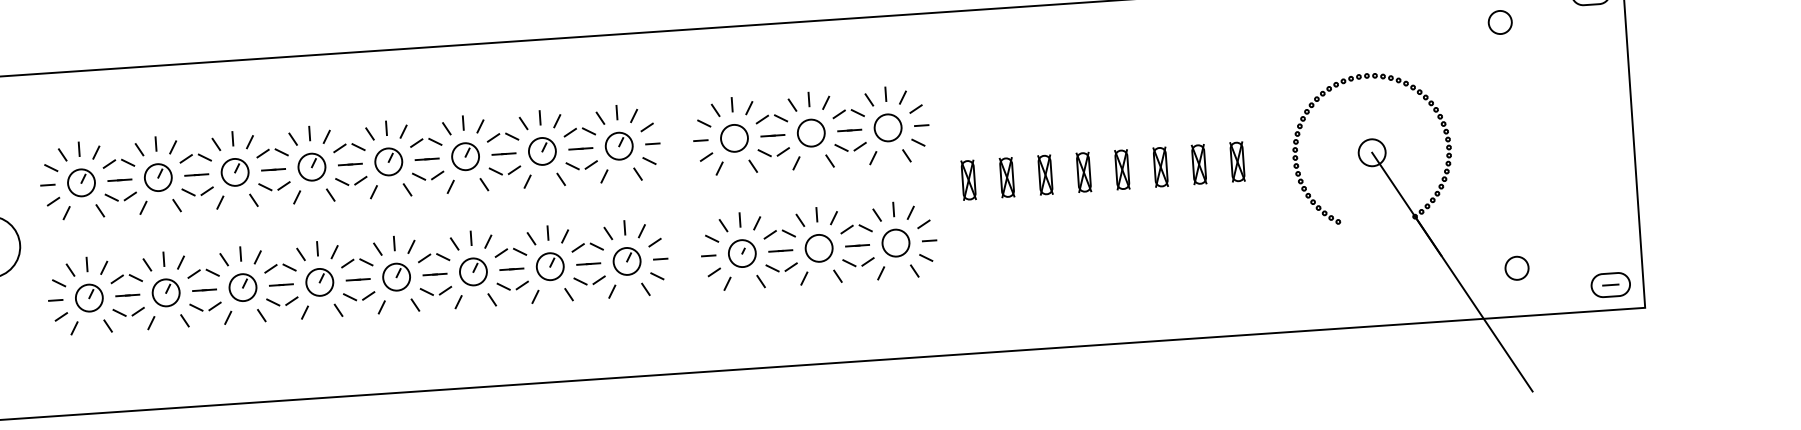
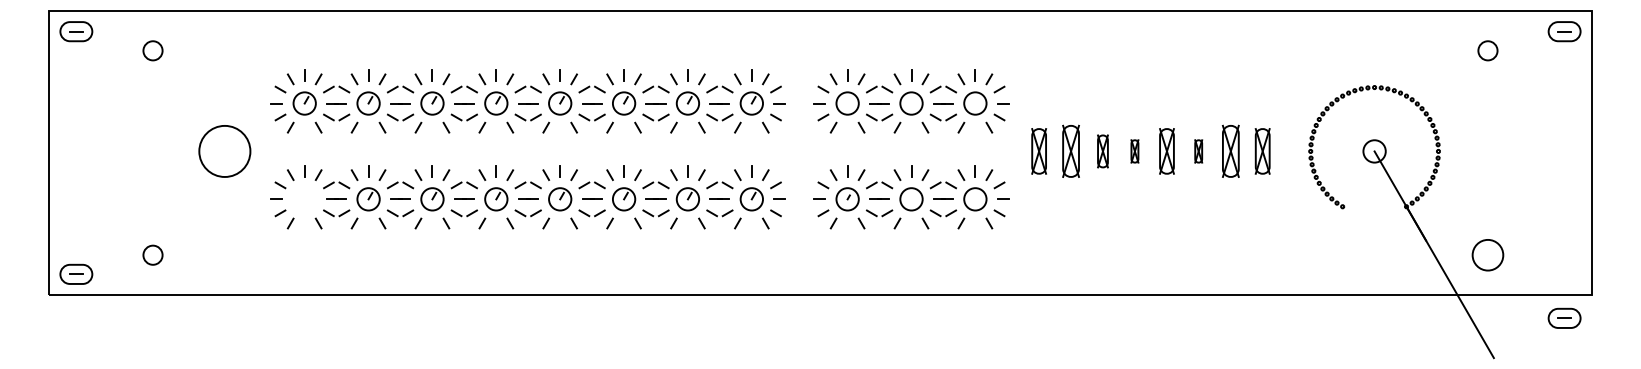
part: (1237, 162) -> (1262, 151), size x1.4
part: (1198, 164) -> (1230, 151), size x1.6
part: (1160, 167) -> (1198, 151), size x0.7
part: (1121, 169) -> (1166, 151), size x1.4
part: (1083, 172) -> (1134, 151), size x0.7
part: (1006, 177) -> (1070, 151), size x1.6
part: (967, 180) -> (1038, 151), size x1.4
circle: (1516, 267) -> (1487, 254), size x1.6
part: (1610, 284) -> (1564, 317), moved
part: (89, 298) -> (304, 199), removed

